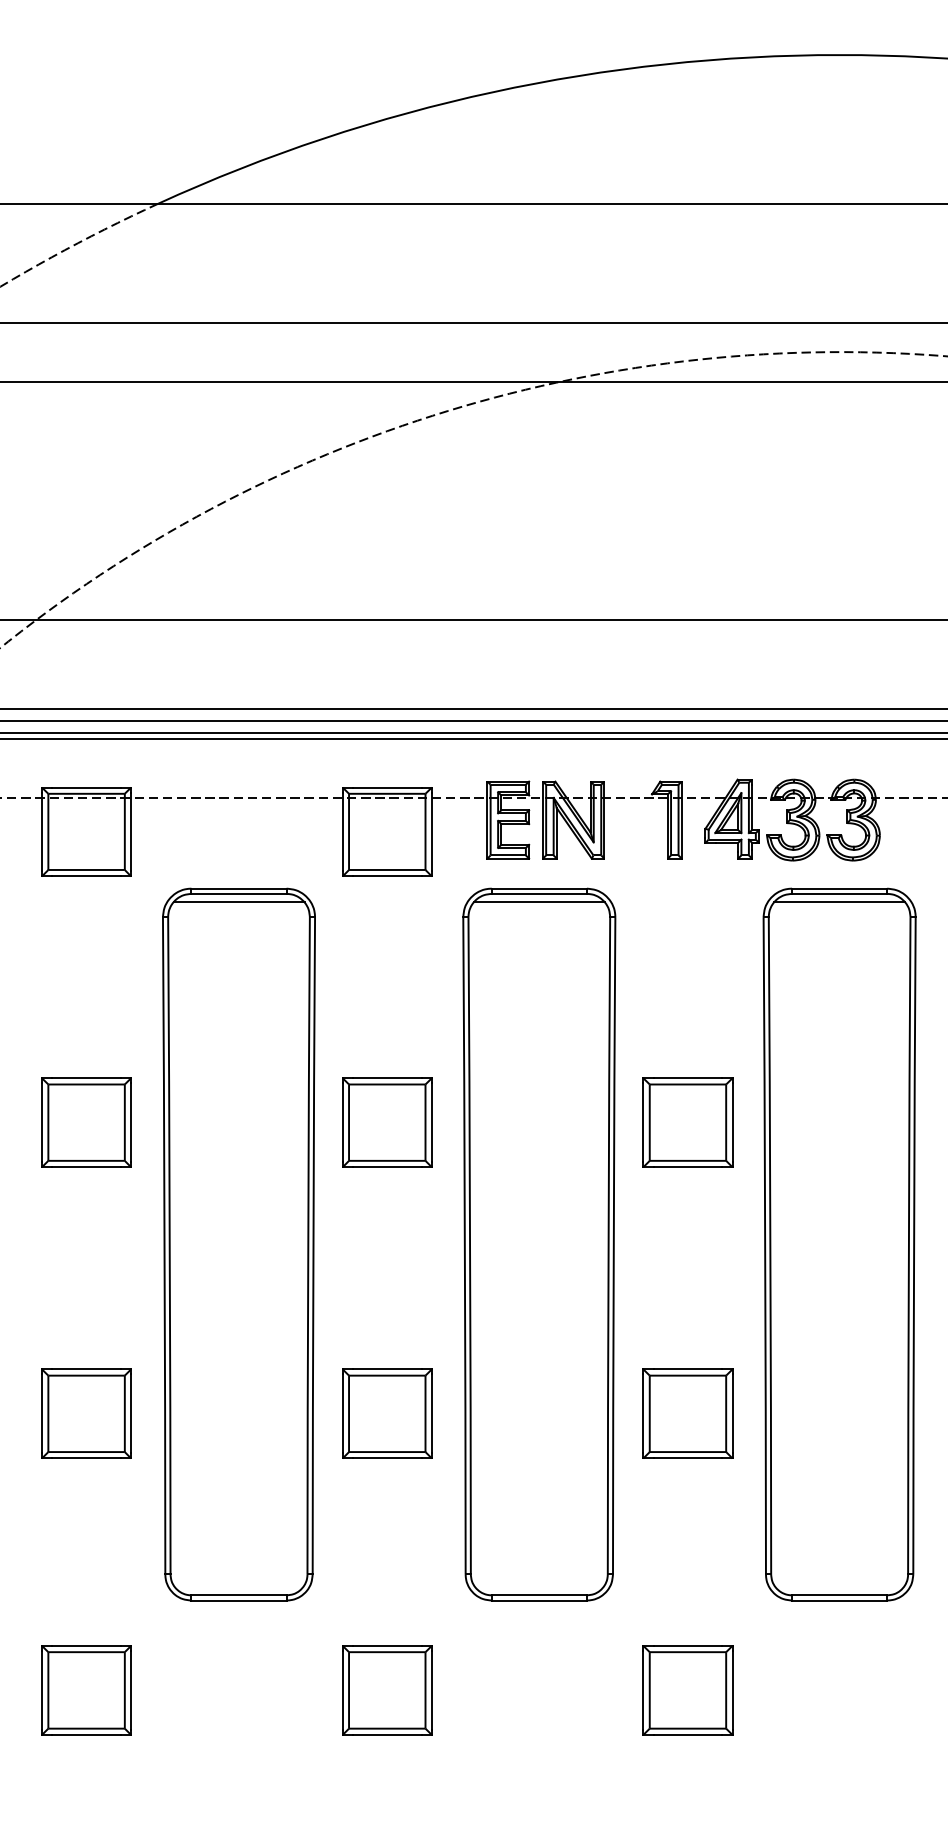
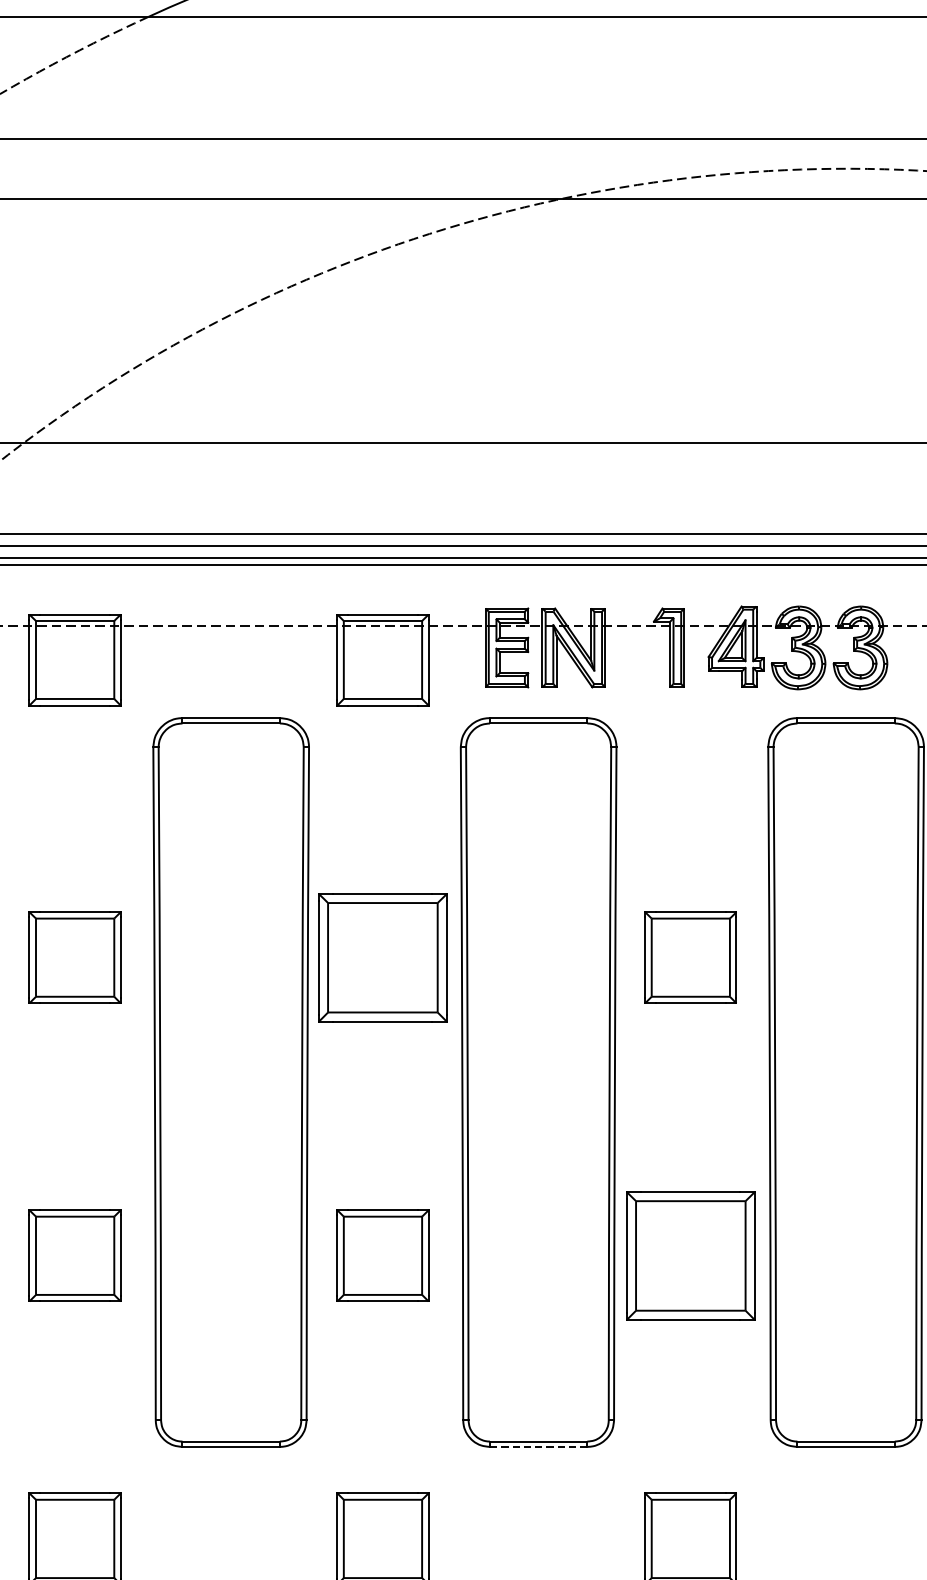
line: (238, 902) -> (230, 732), removed
line: (539, 902) -> (538, 732), removed
line: (839, 902) -> (845, 732), removed
part: (387, 1122) -> (383, 957), size x1.4
part: (687, 1413) -> (690, 1255), size x1.4
line: (539, 1600) -> (538, 1446), solid -> dashed

